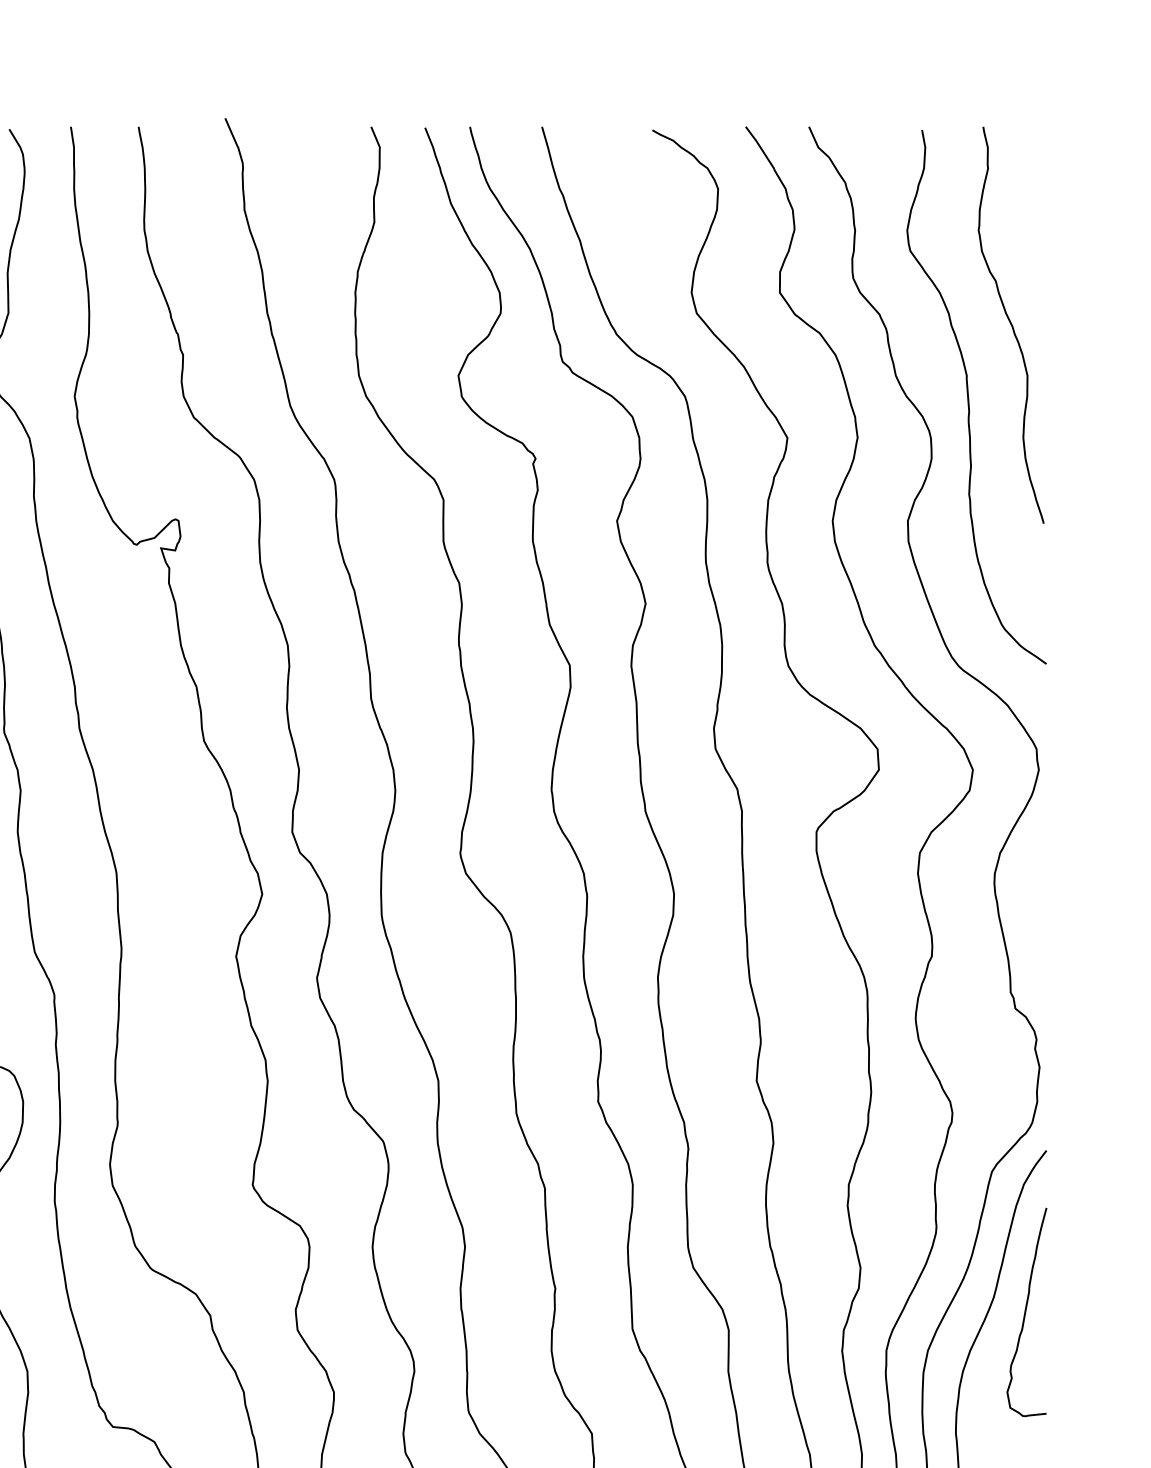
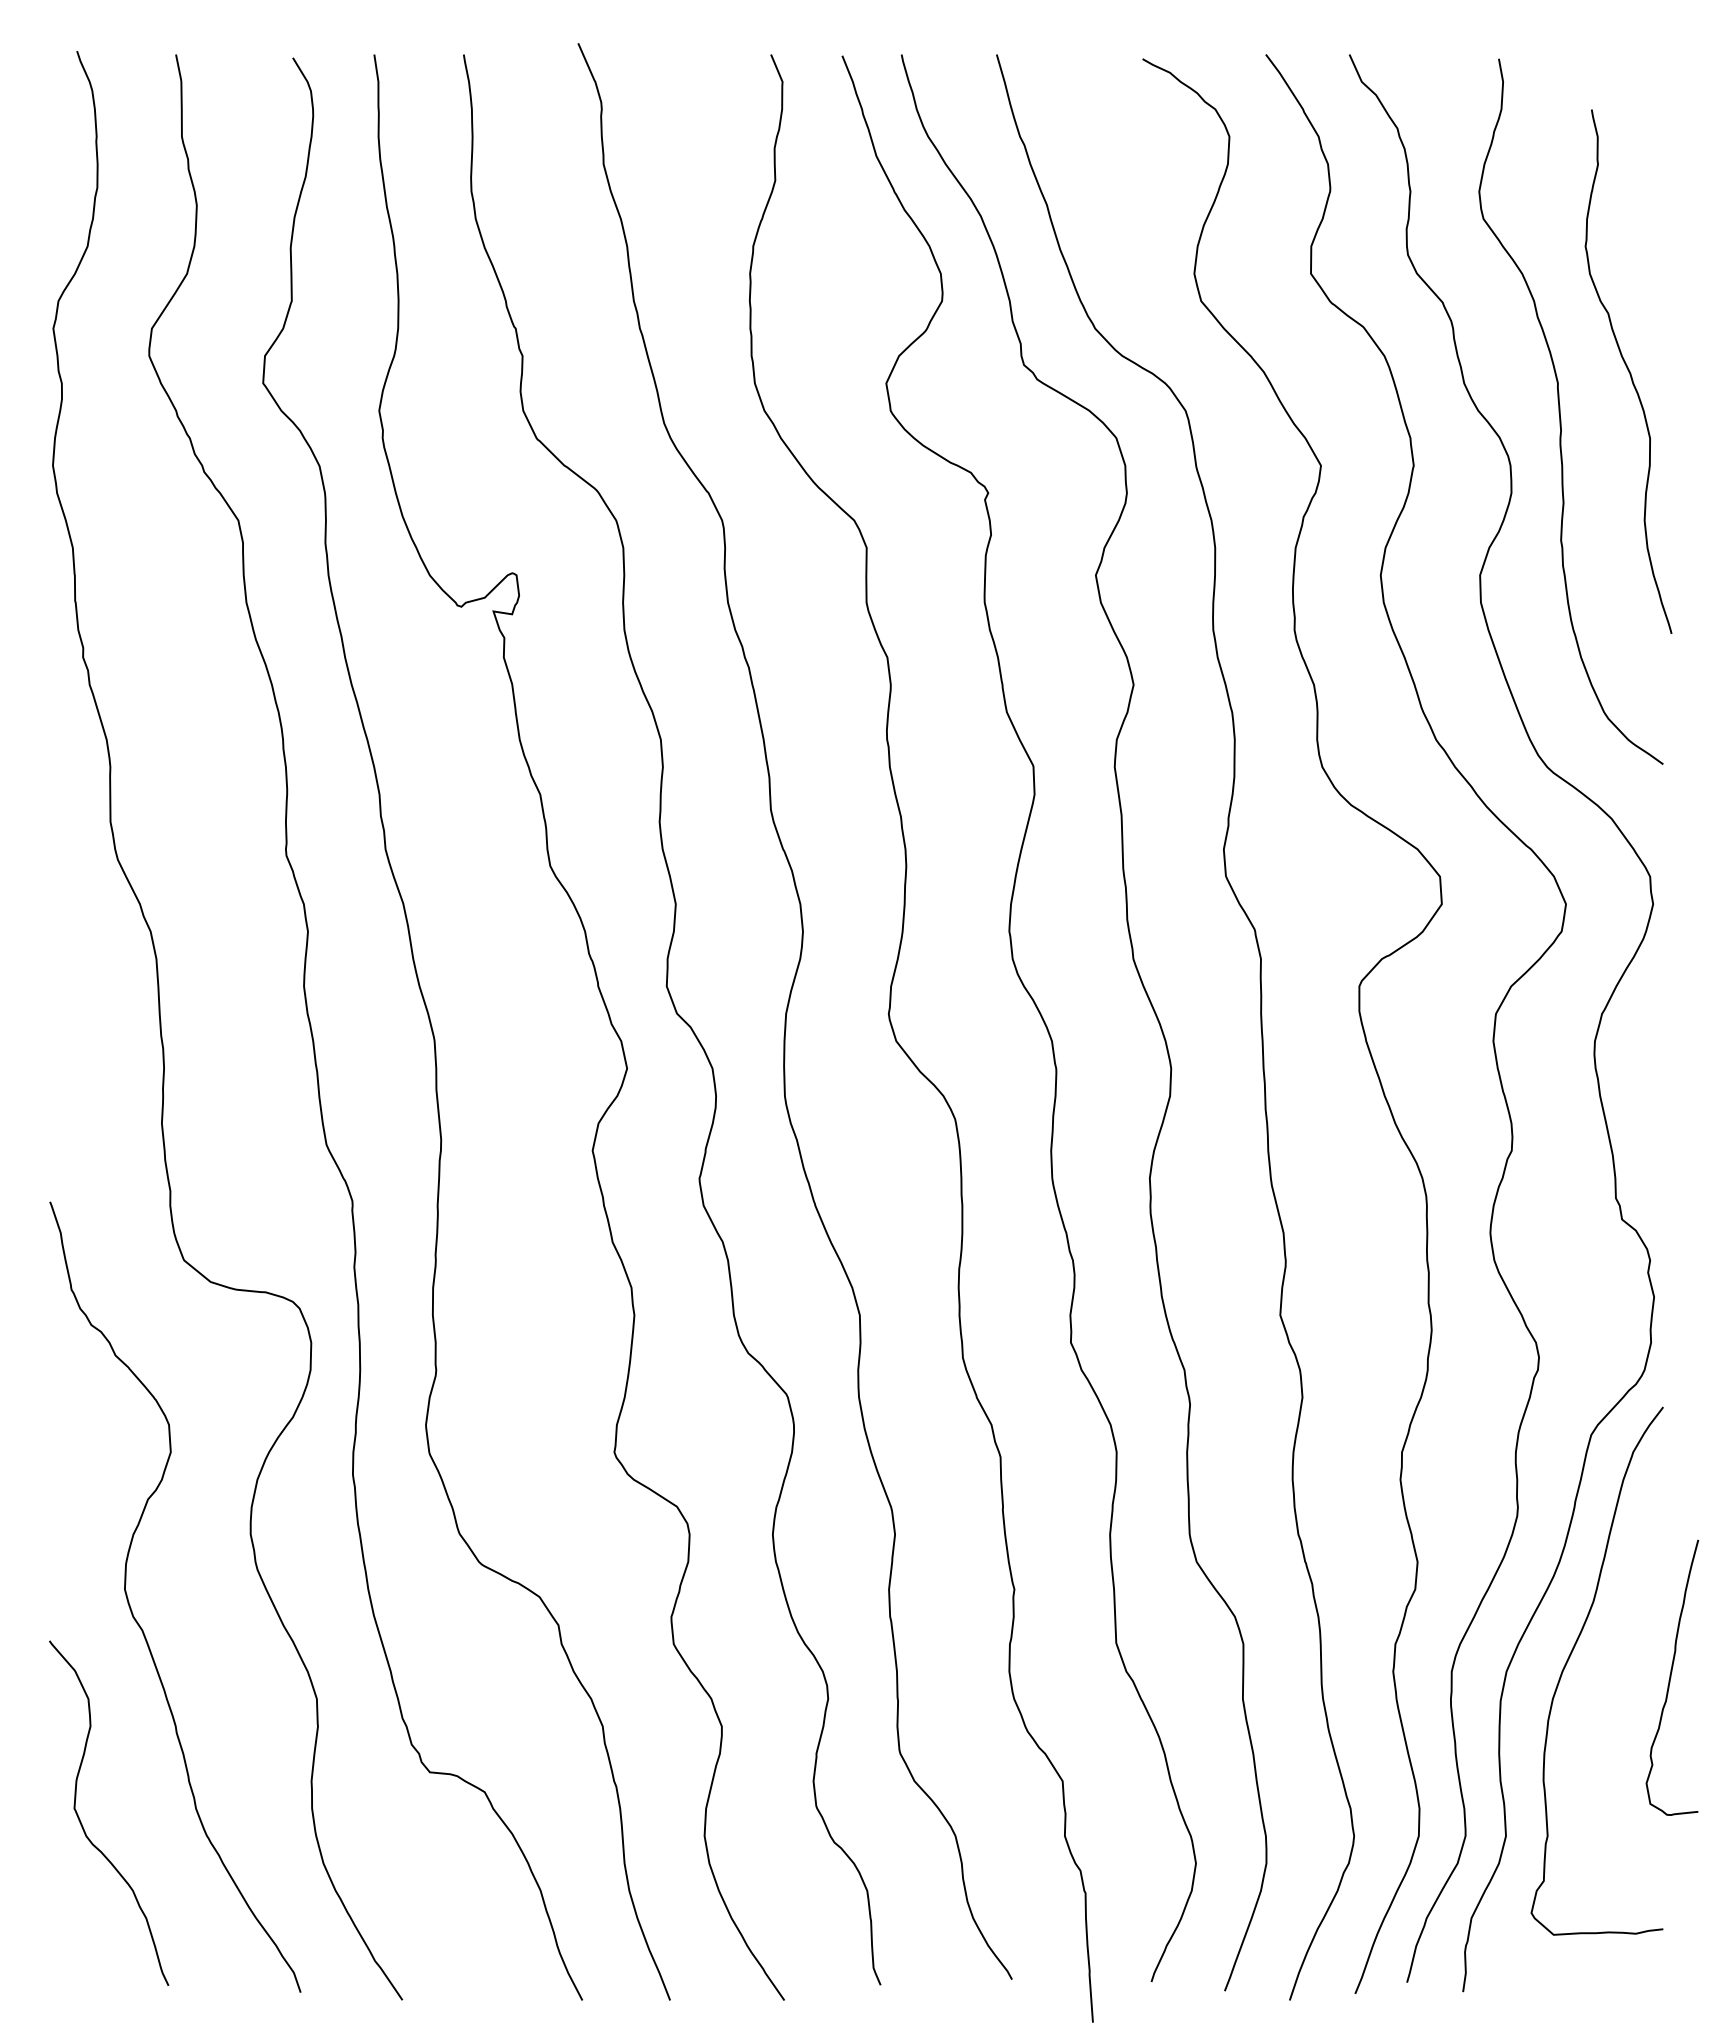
curve: (1011, 325) -> (1628, 371), moved
curve: (1026, 1312) -> (1671, 1677), moved

